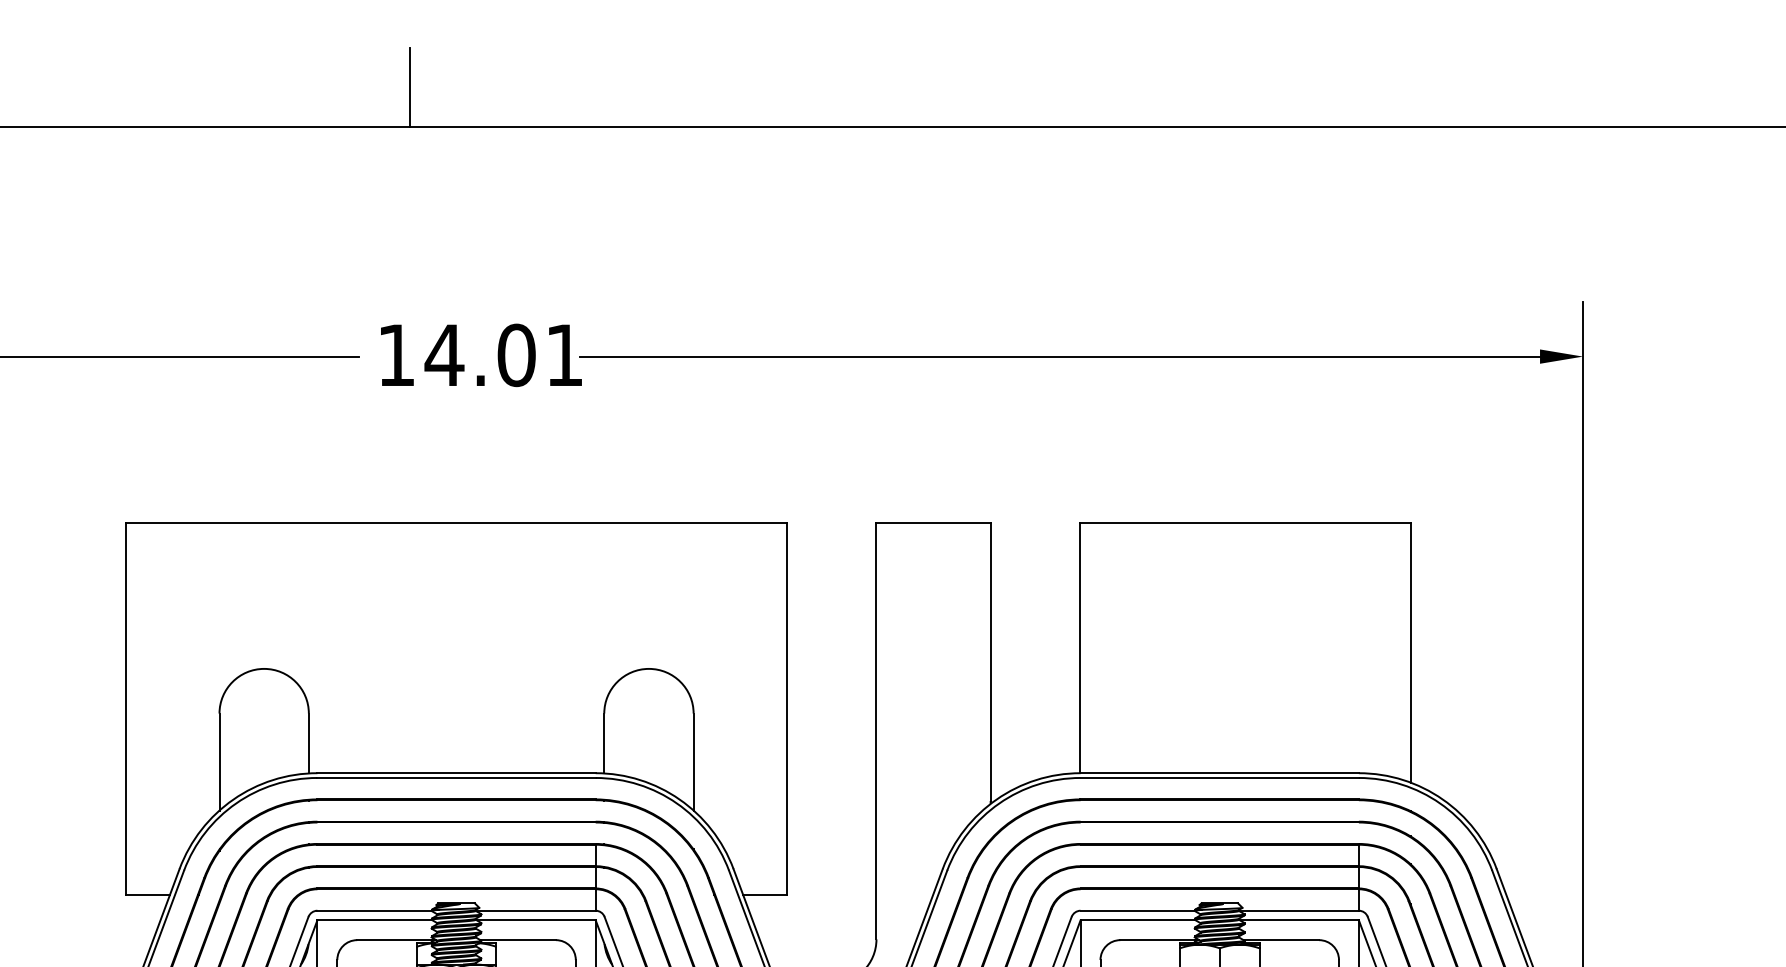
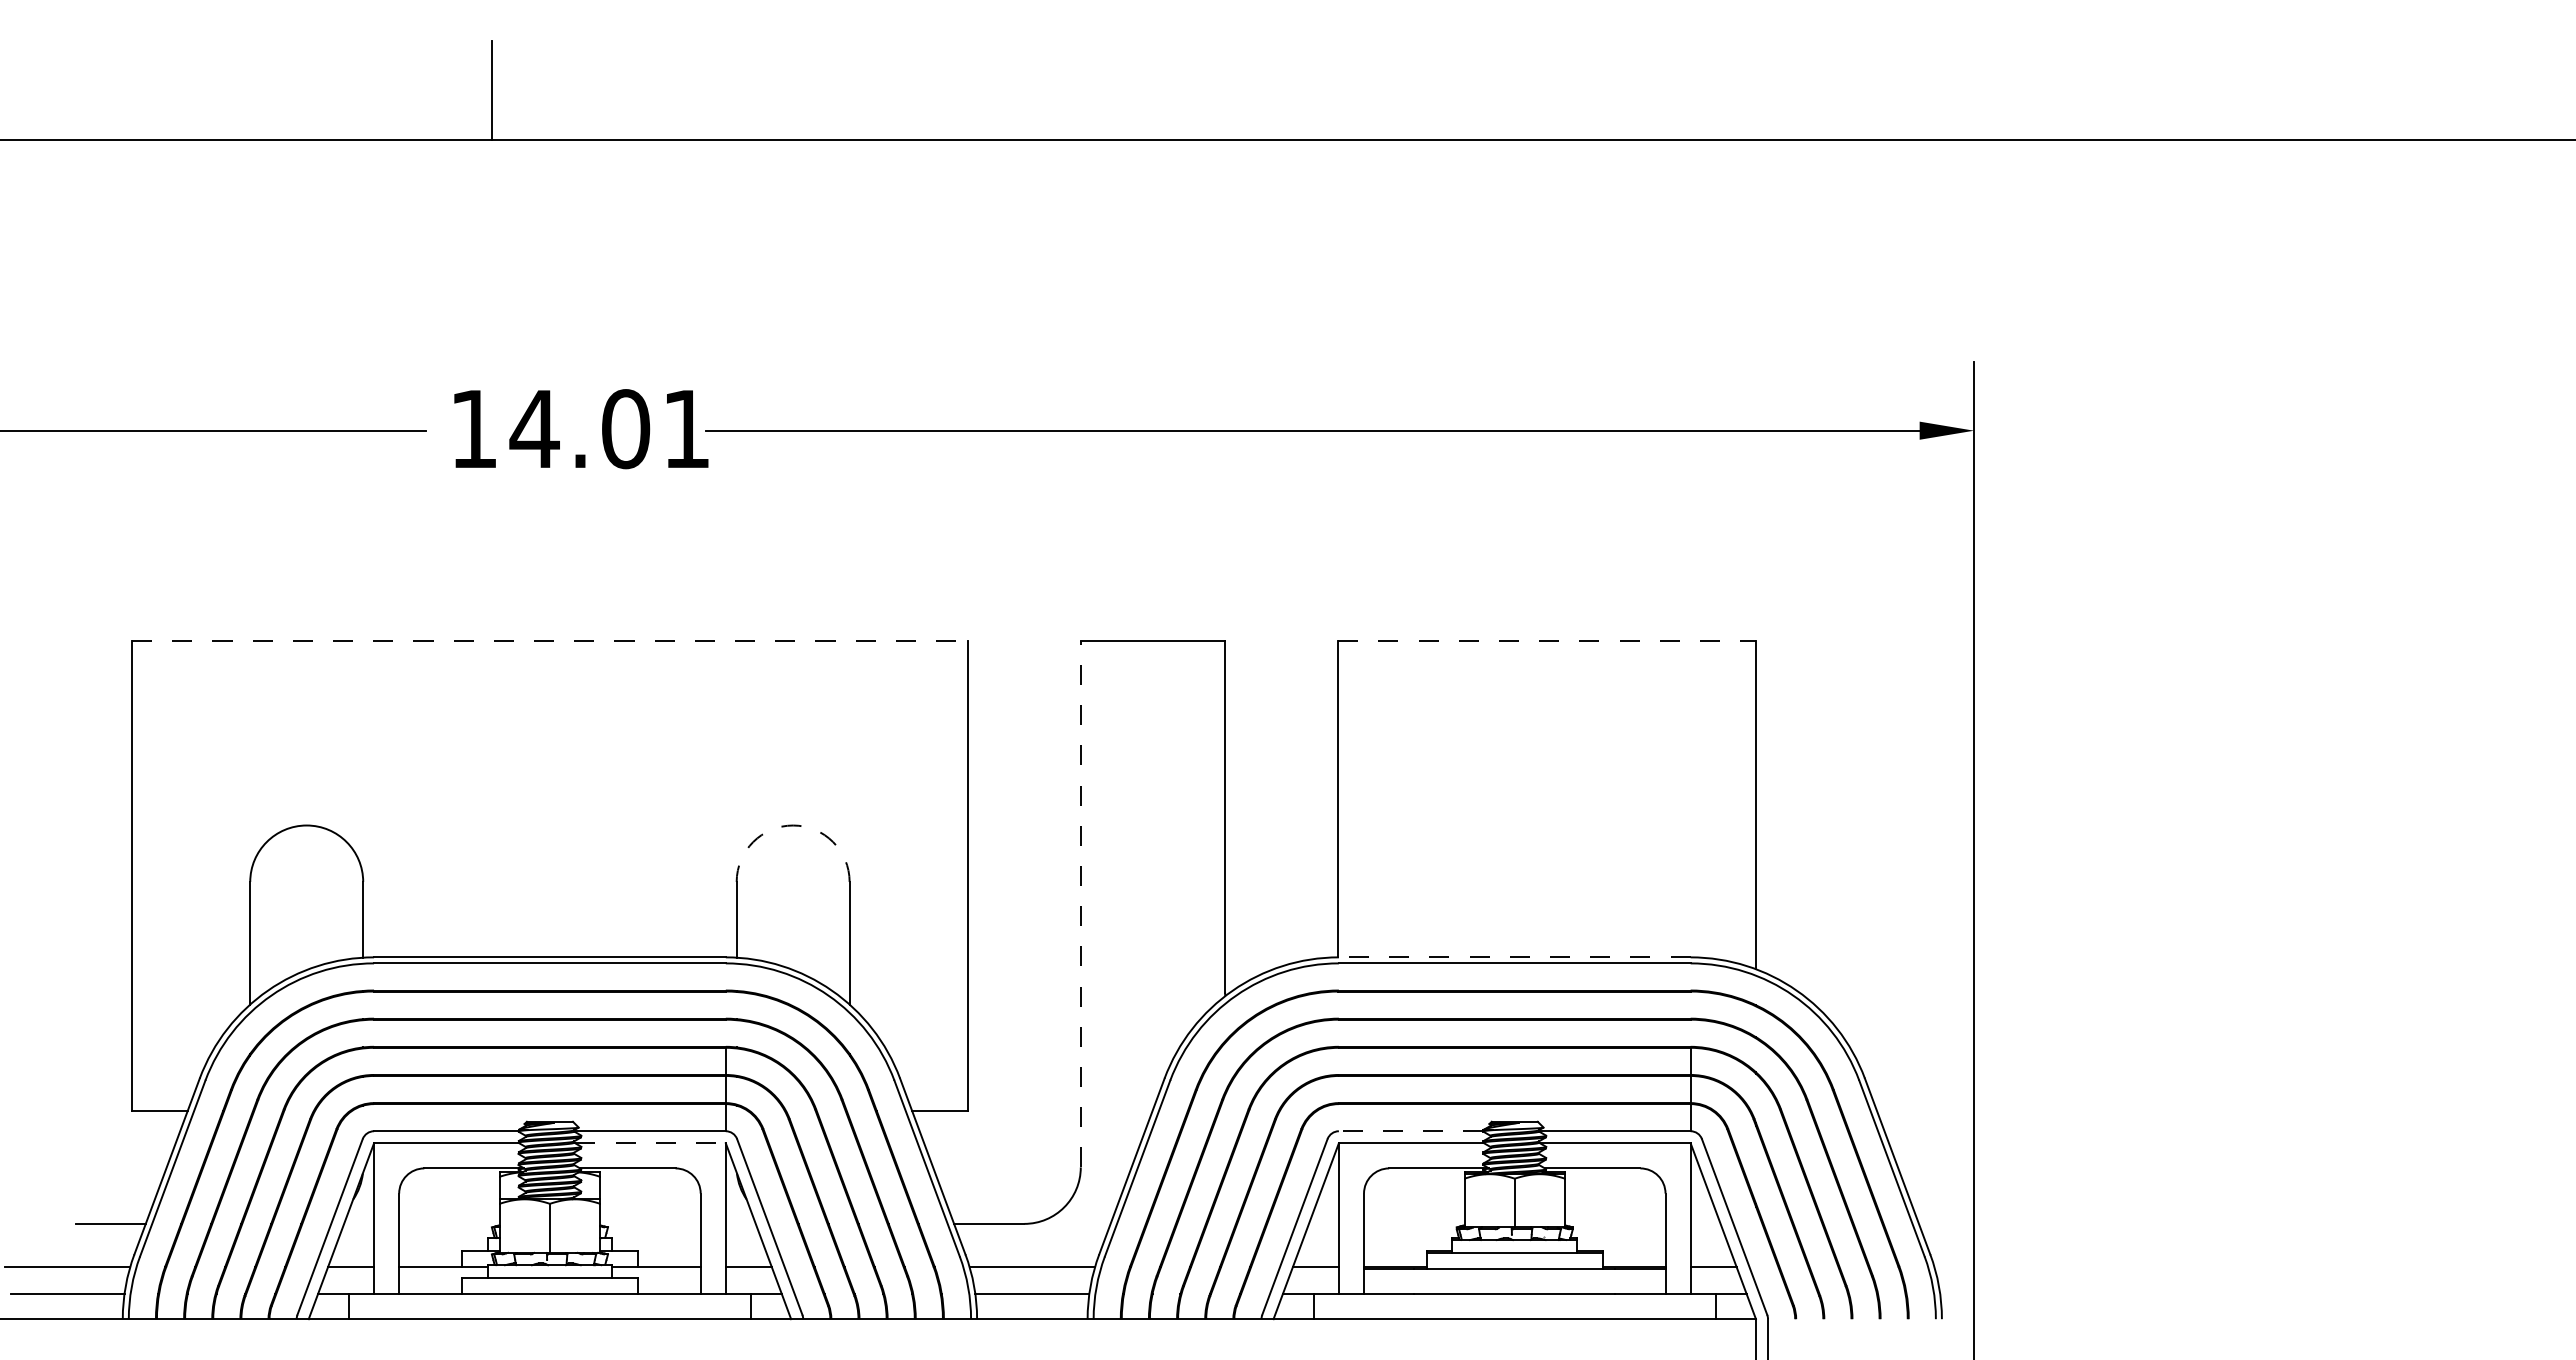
line: (456, 522) -> (549, 640), solid -> dashed
line: (1245, 522) -> (1547, 640), solid -> dashed
arc: (649, 668) -> (793, 825), solid -> dashed
line: (876, 730) -> (1080, 903), solid -> dashed
line: (1219, 773) -> (1514, 957), solid -> dashed
line: (1137, 910) -> (1410, 1131), solid -> dashed
line: (536, 920) -> (651, 1143), solid -> dashed

